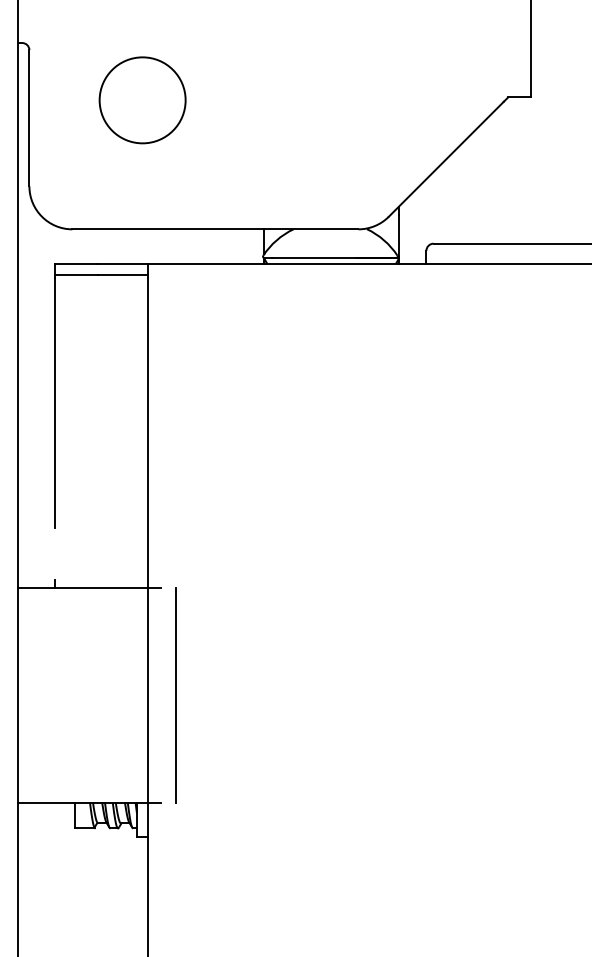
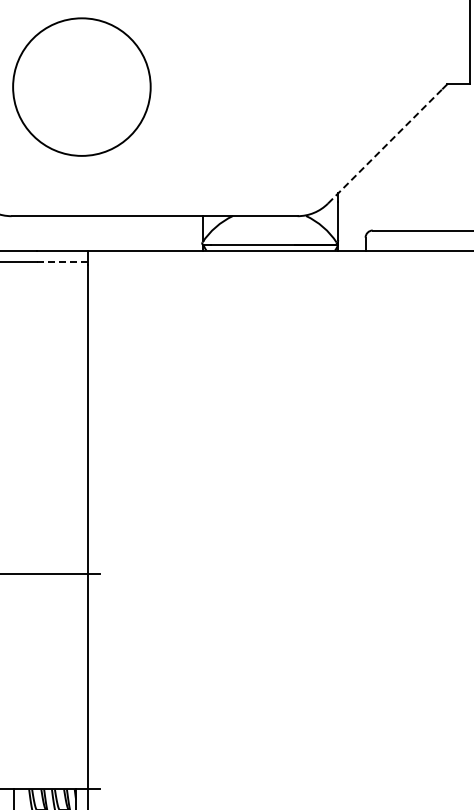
circle: (142, 100) -> (81, 87), size x1.6
line: (446, 158) -> (385, 145), solid -> dashed
line: (122, 275) -> (61, 262), solid -> dashed
line: (175, 694) -> (114, 681), removed

